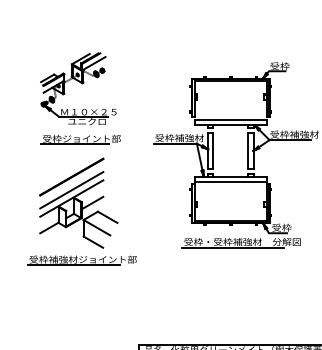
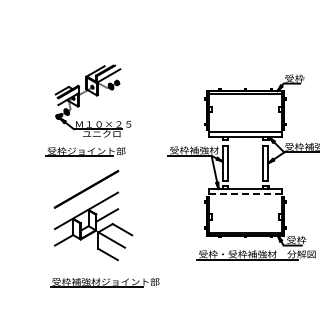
part: (80, 139) -> (85, 151), moved
line: (230, 181) -> (245, 193), solid -> dashed
line: (71, 190) -> (86, 202), removed
part: (81, 260) -> (104, 282), moved

